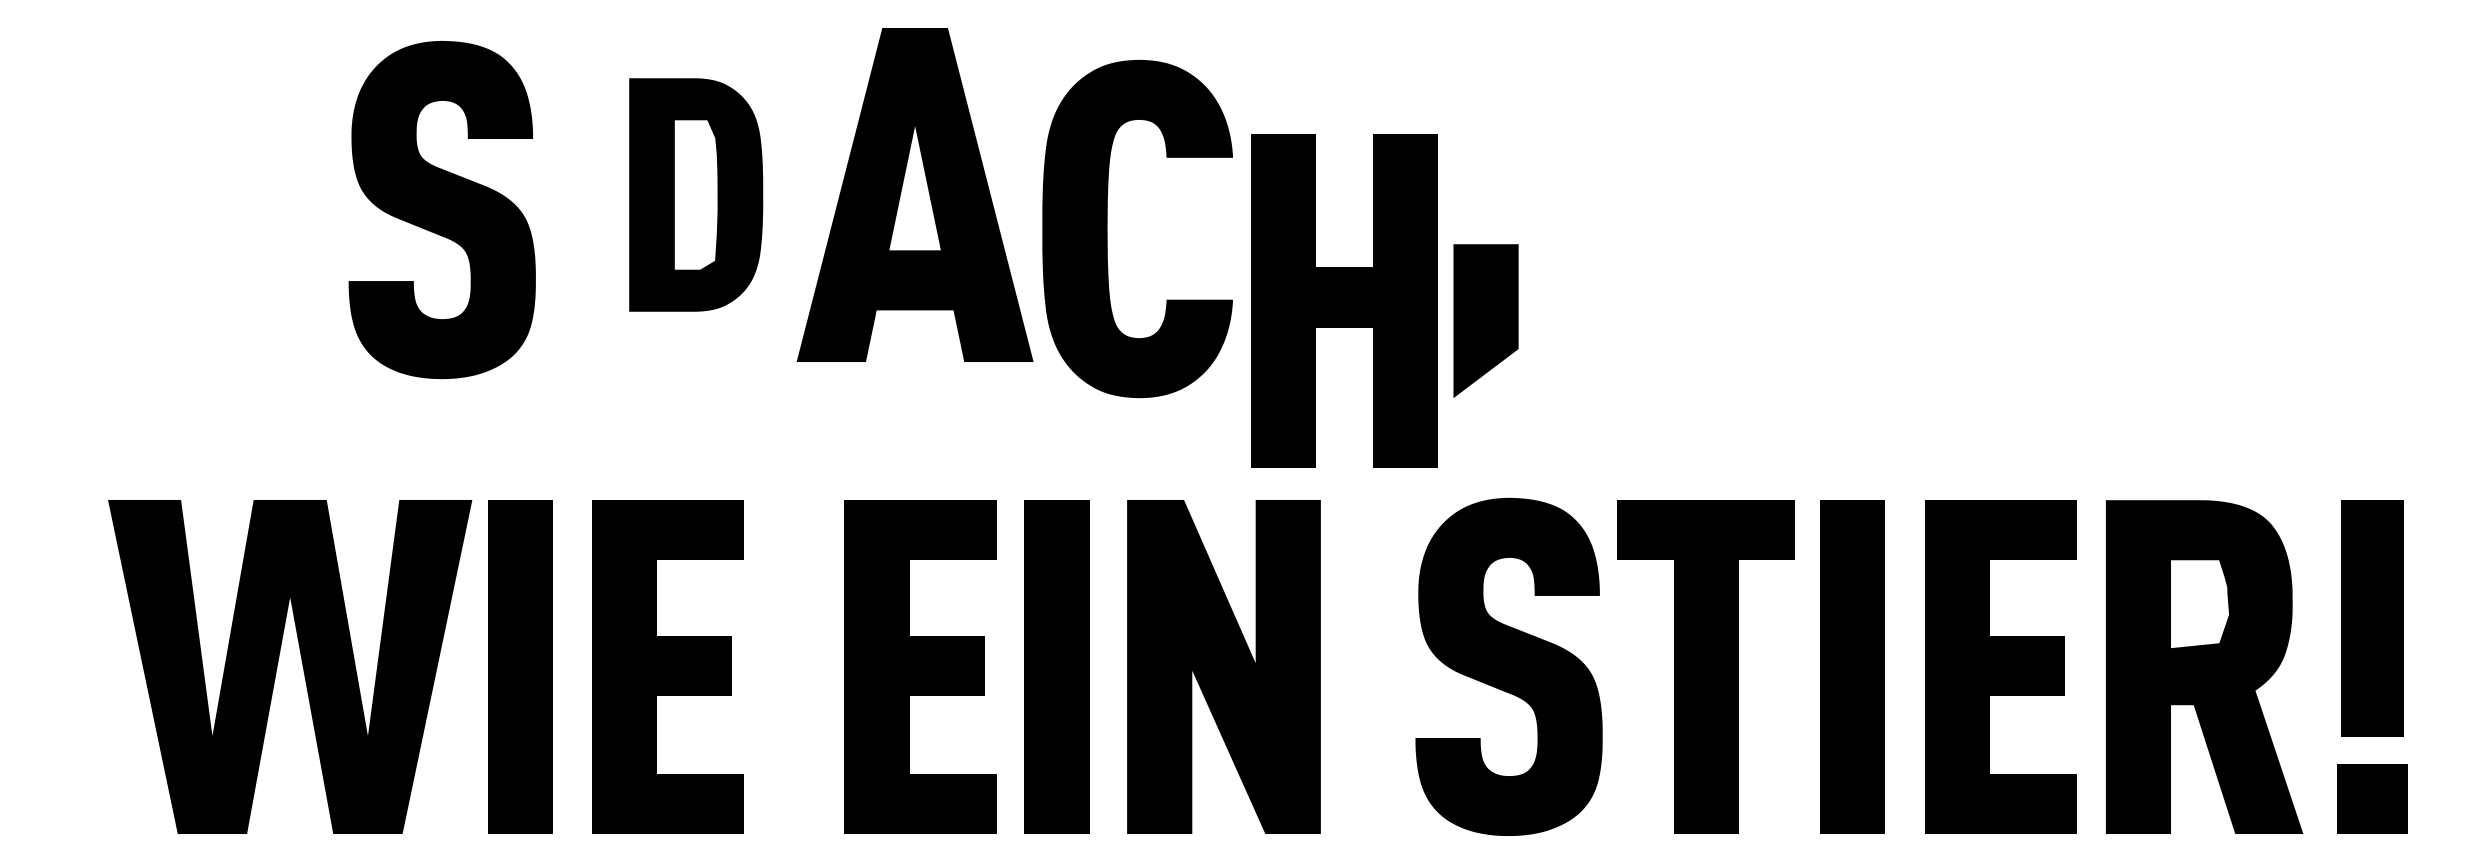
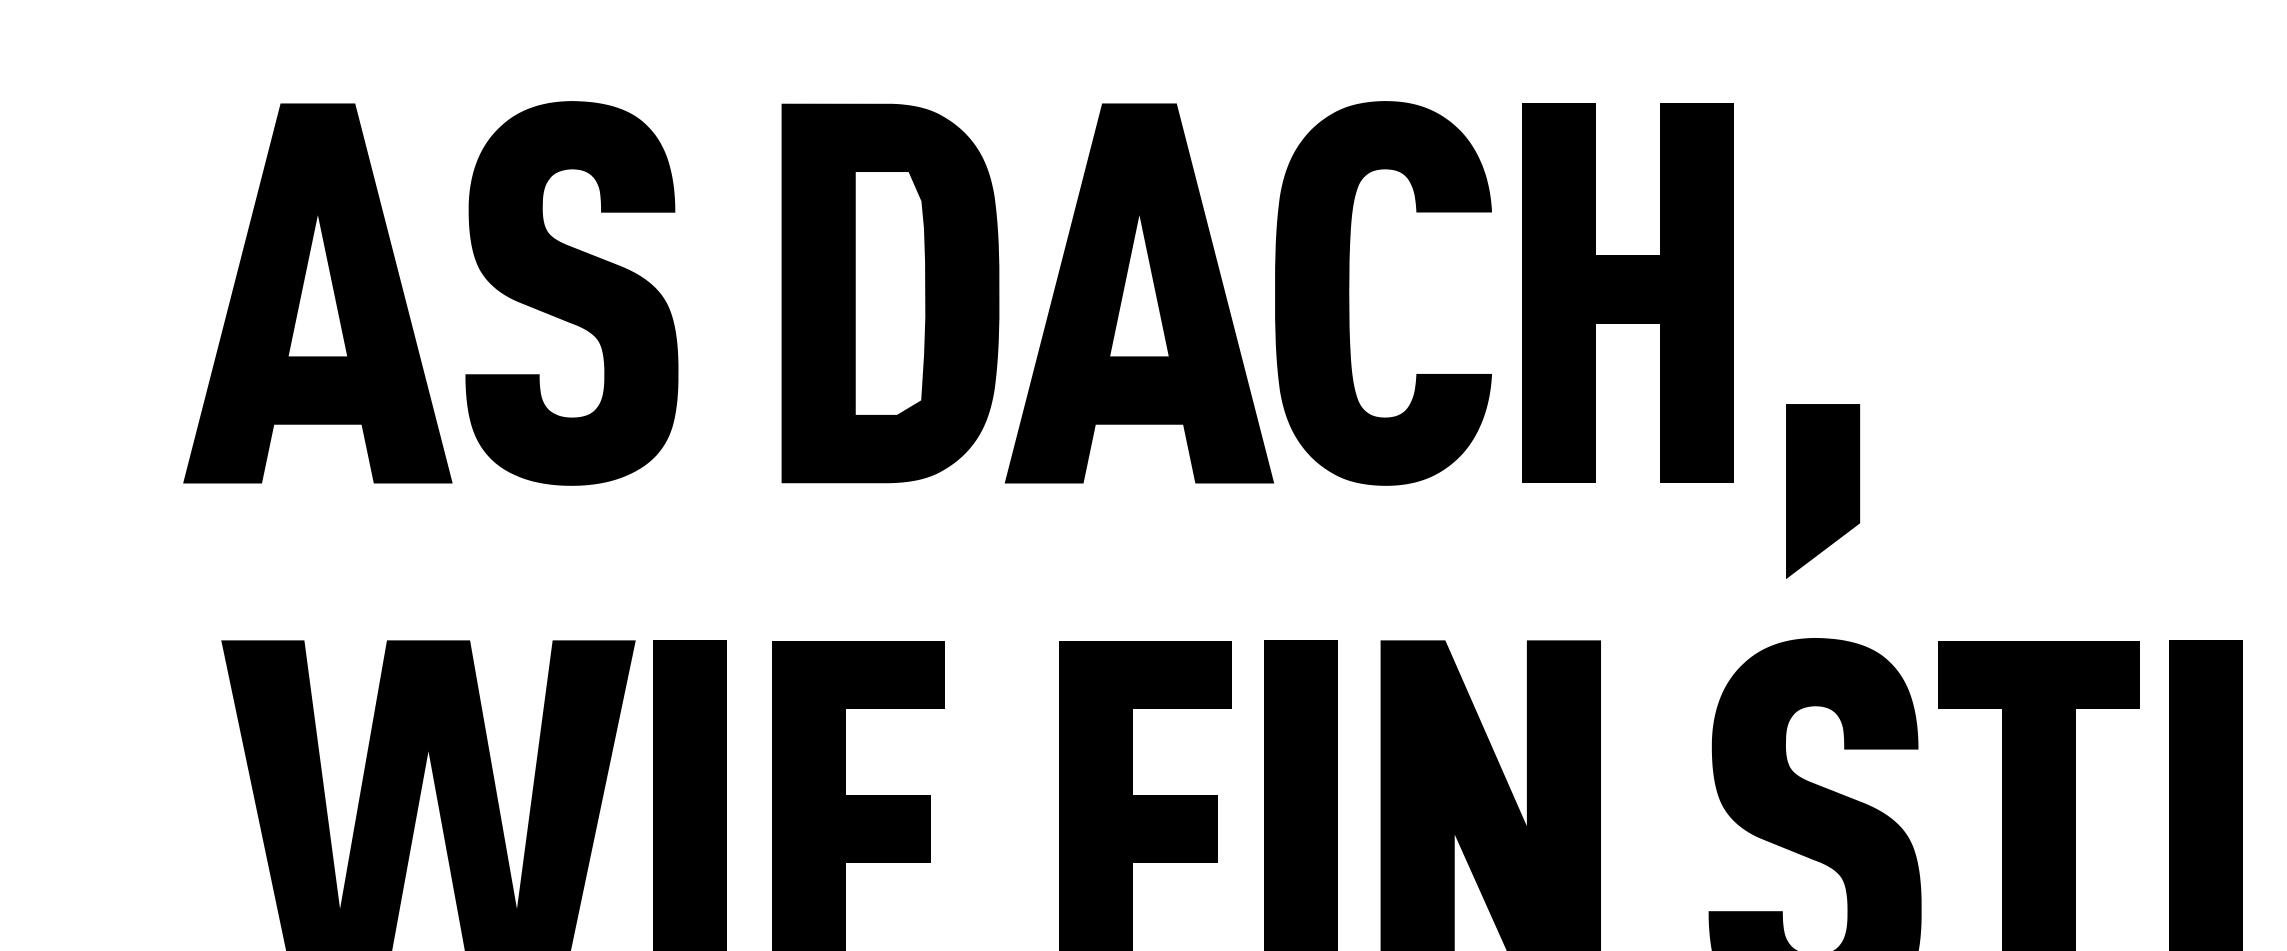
part: (192, 194) -> (317, 292), added
part: (695, 194) -> (889, 292), size x1.43
part: (441, 209) -> (571, 292), moved
part: (1107, 228) -> (1349, 292), moved
part: (1344, 300) -> (1627, 292), moved
part: (1485, 320) -> (1822, 490), moved

